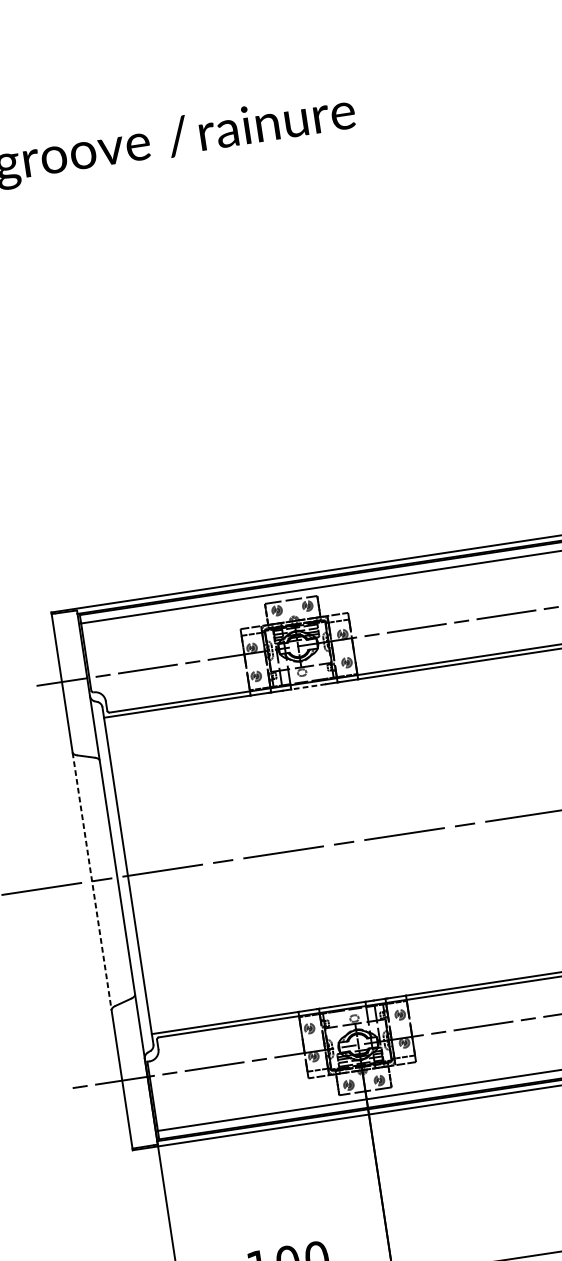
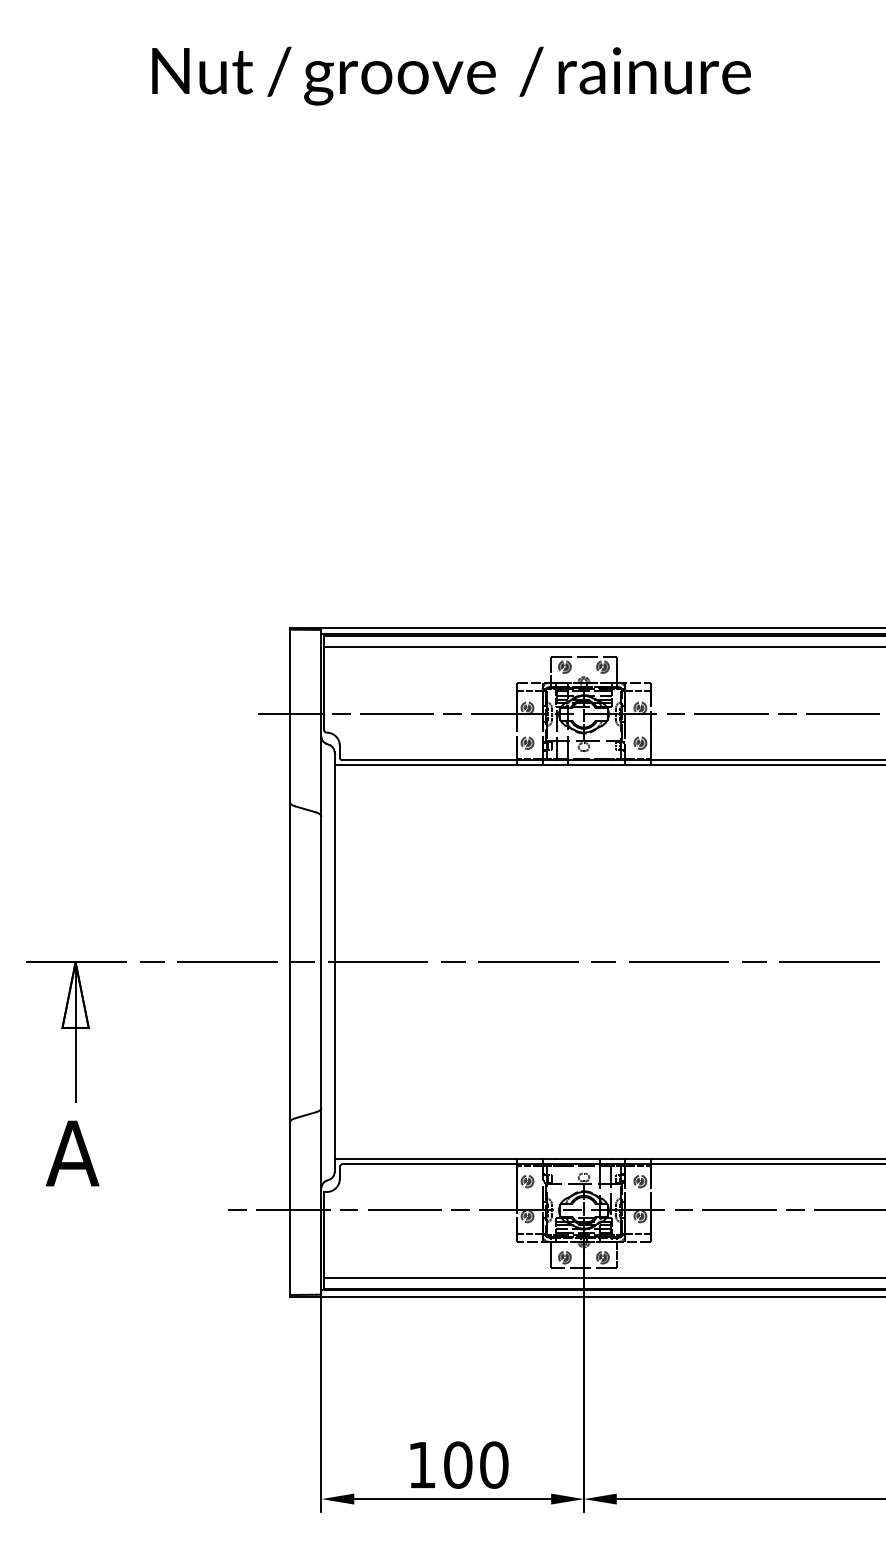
line: (308, 686) -> (589, 765), dashed -> solid
line: (91, 881) -> (289, 962), dashed -> solid

